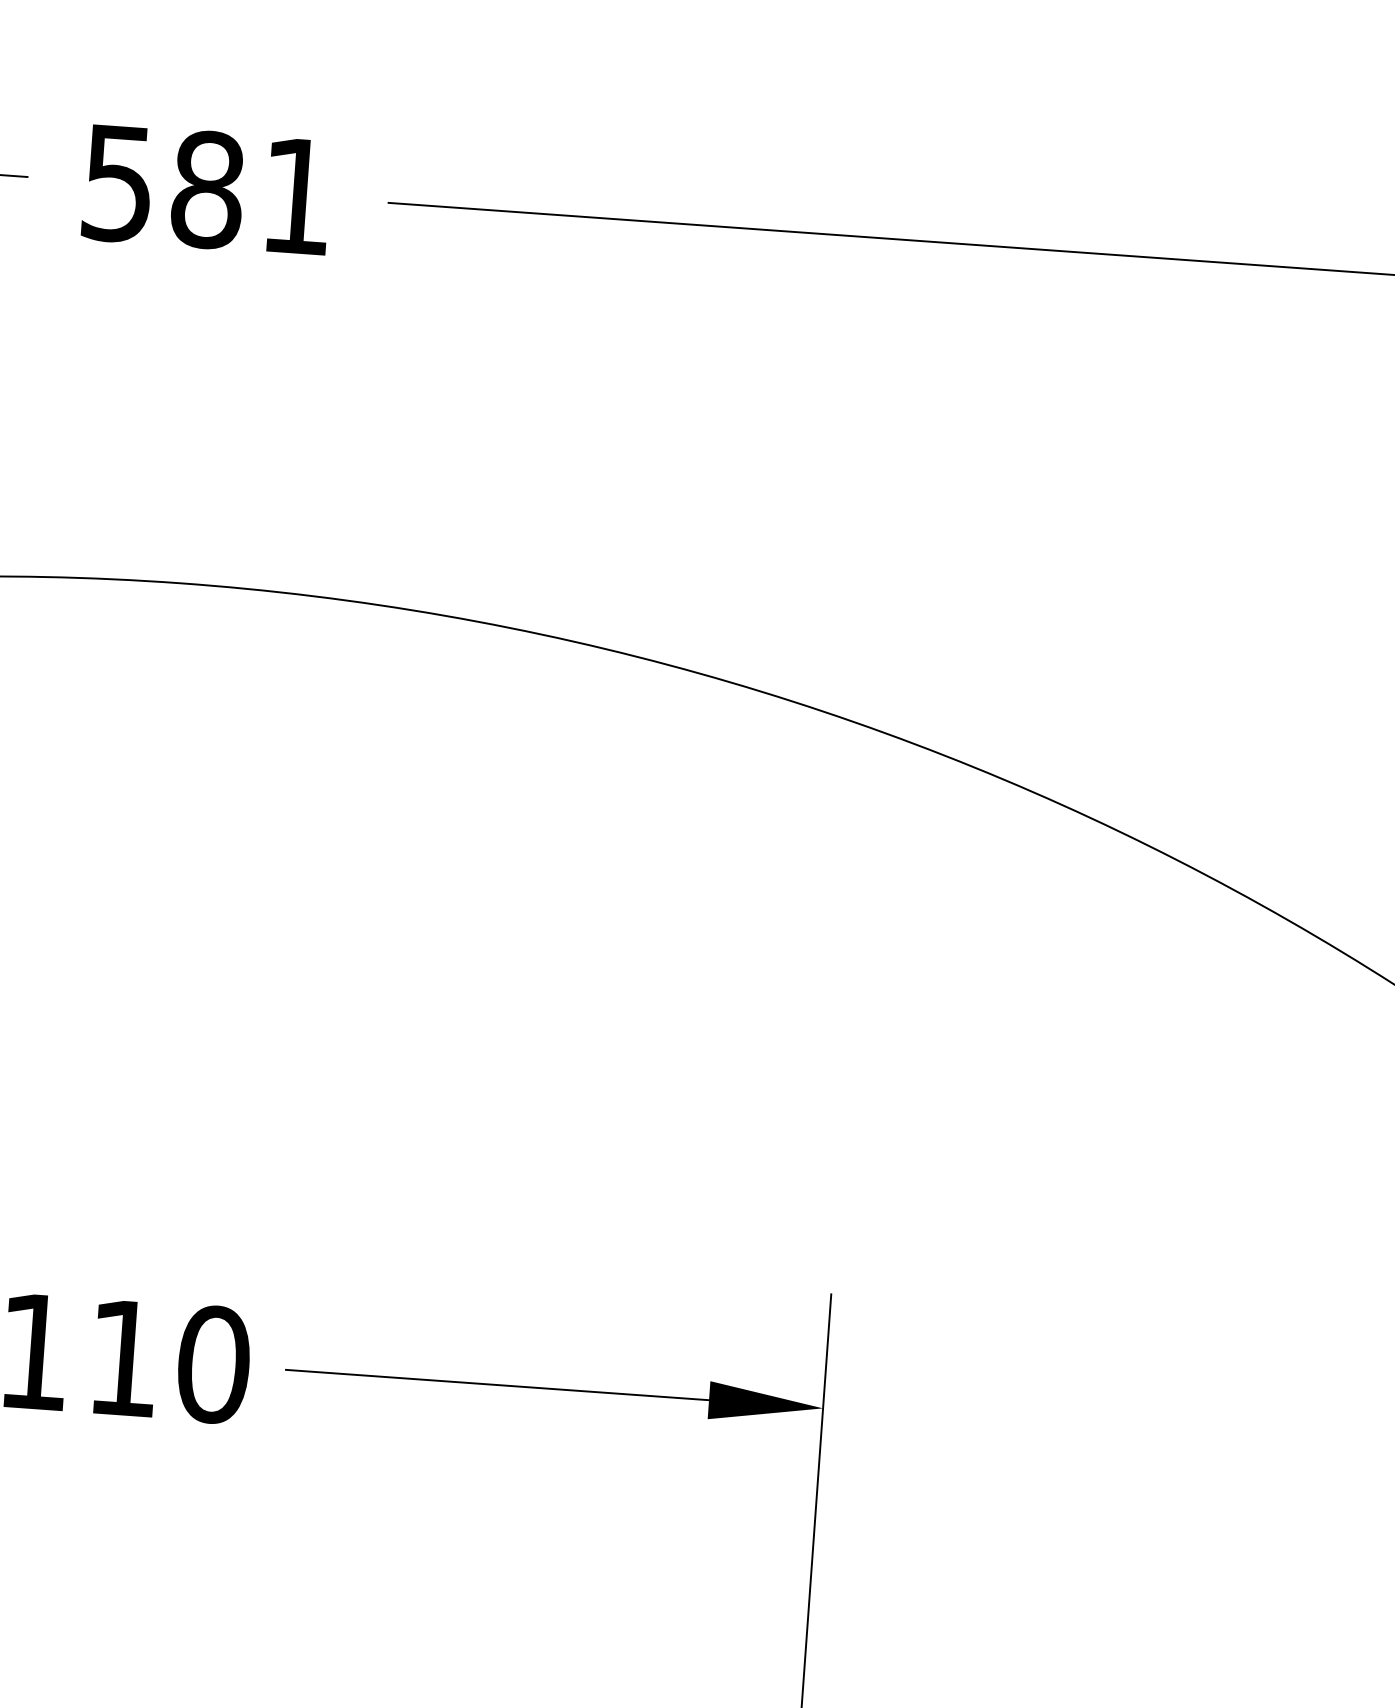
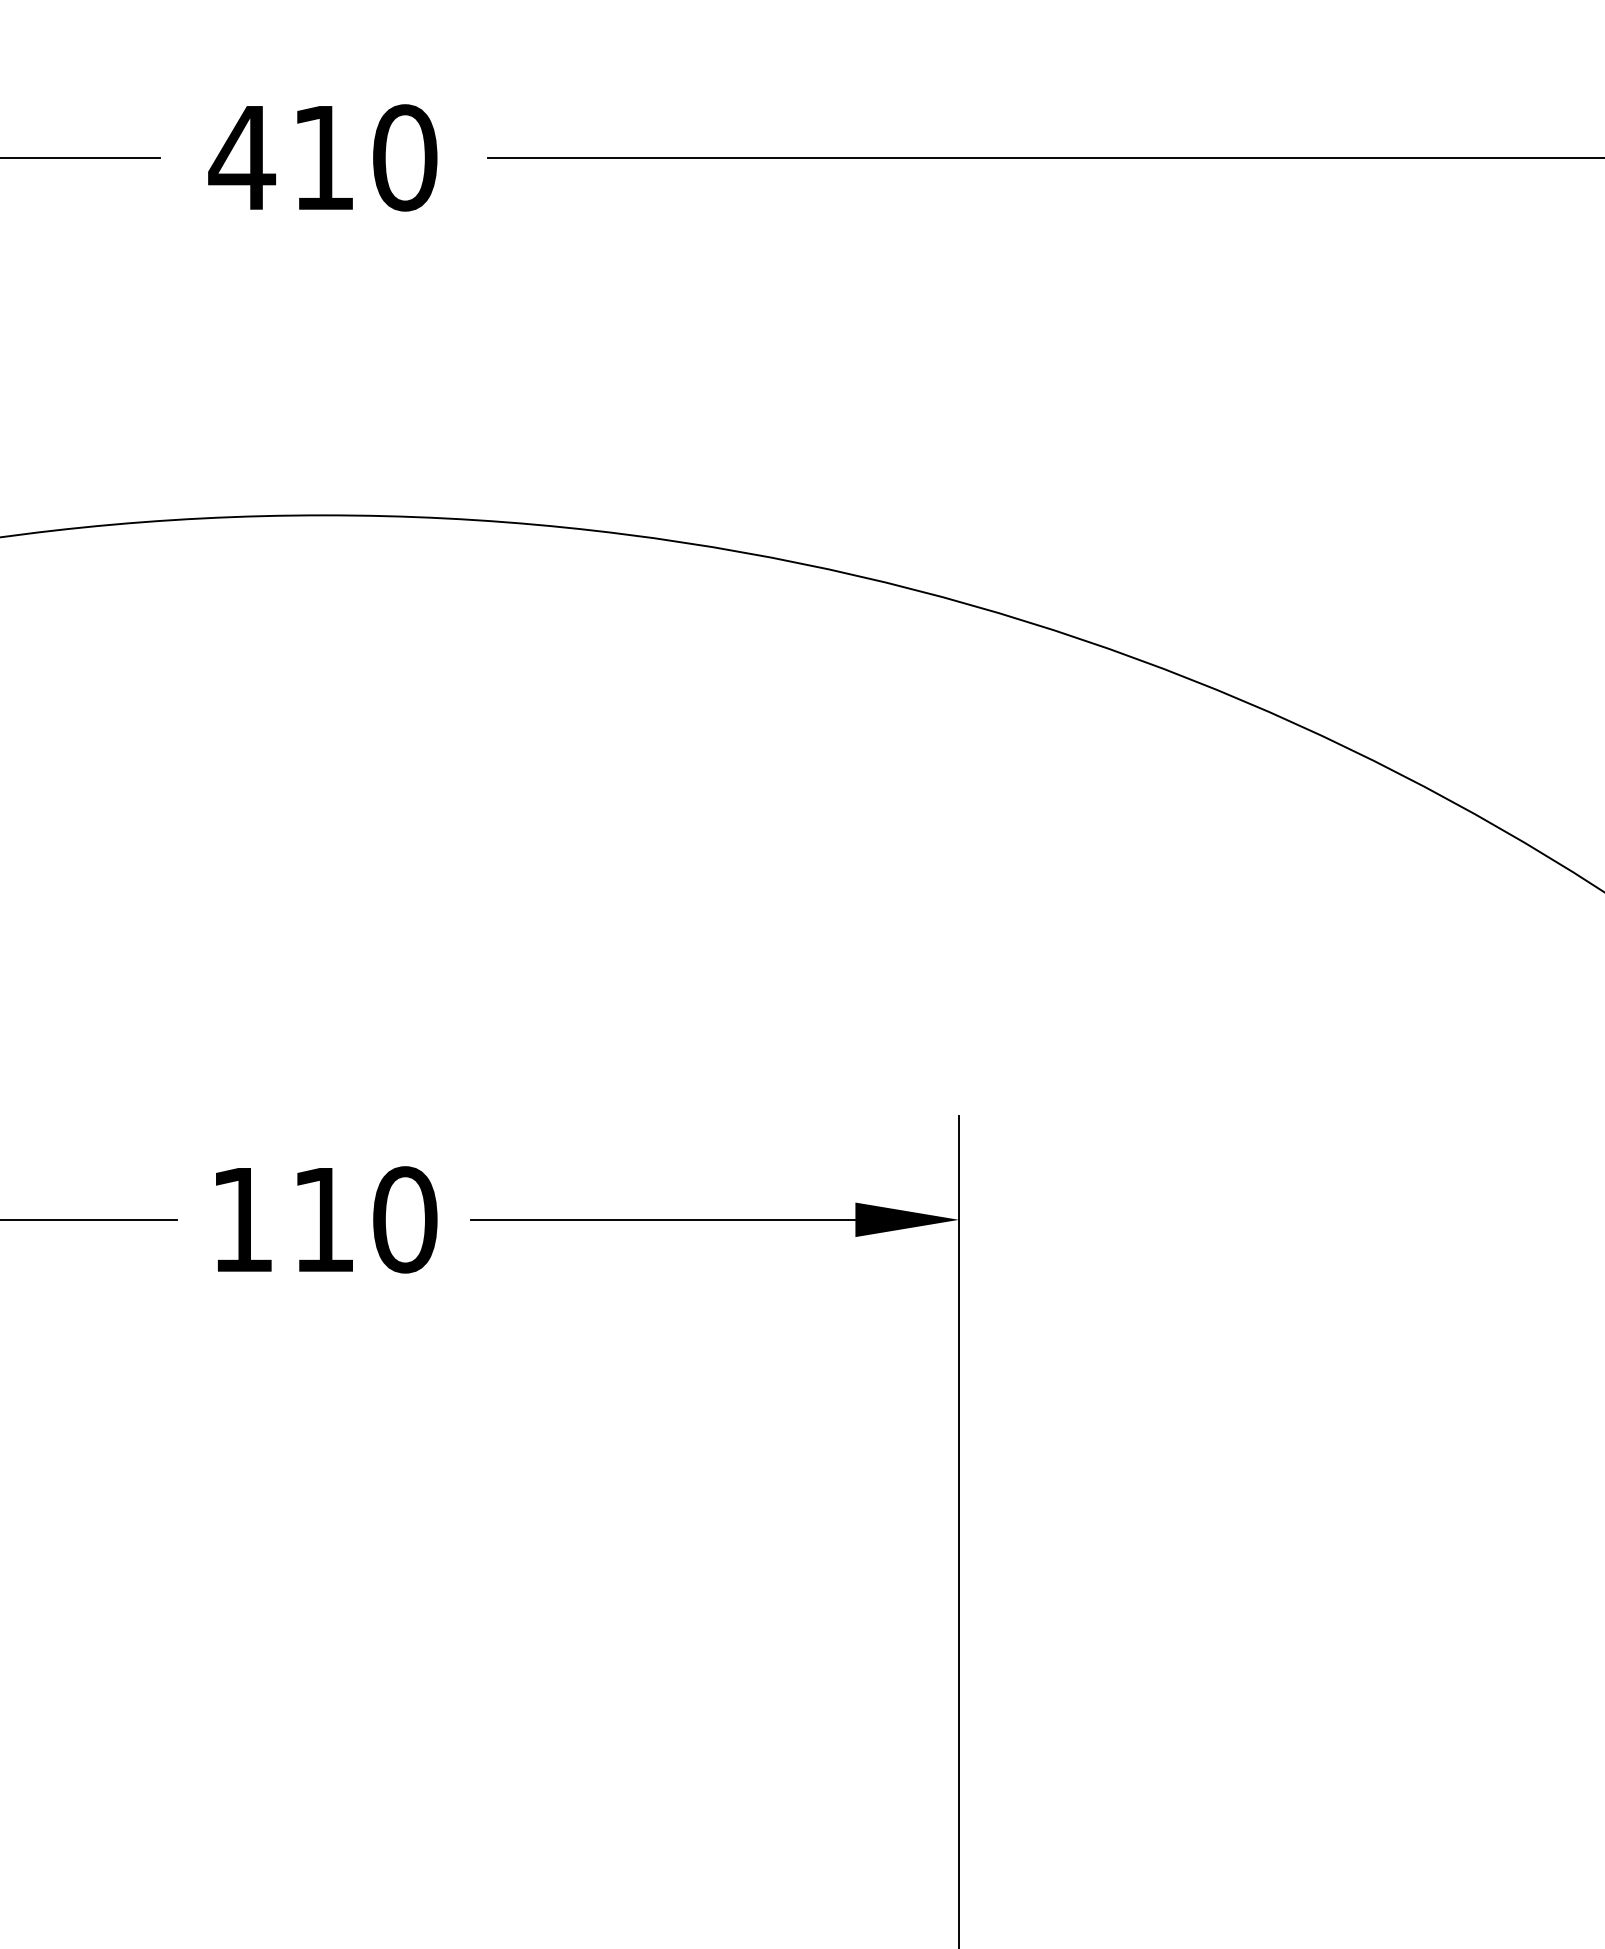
text: (206, 189) -> (322, 157), 581 -> 410

